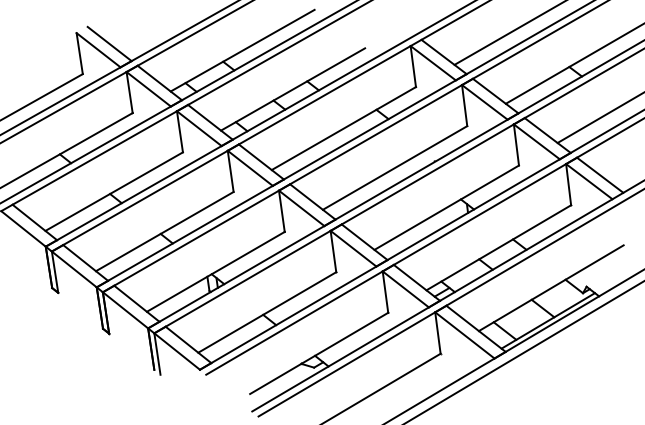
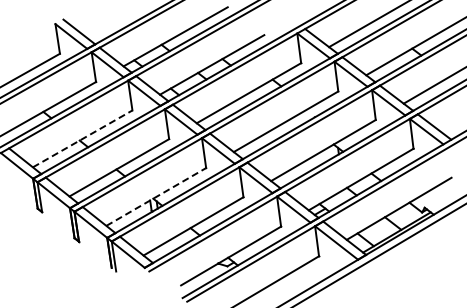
line: (115, 191) -> (83, 138), solid -> dashed
line: (216, 271) -> (156, 196), solid -> dashed

